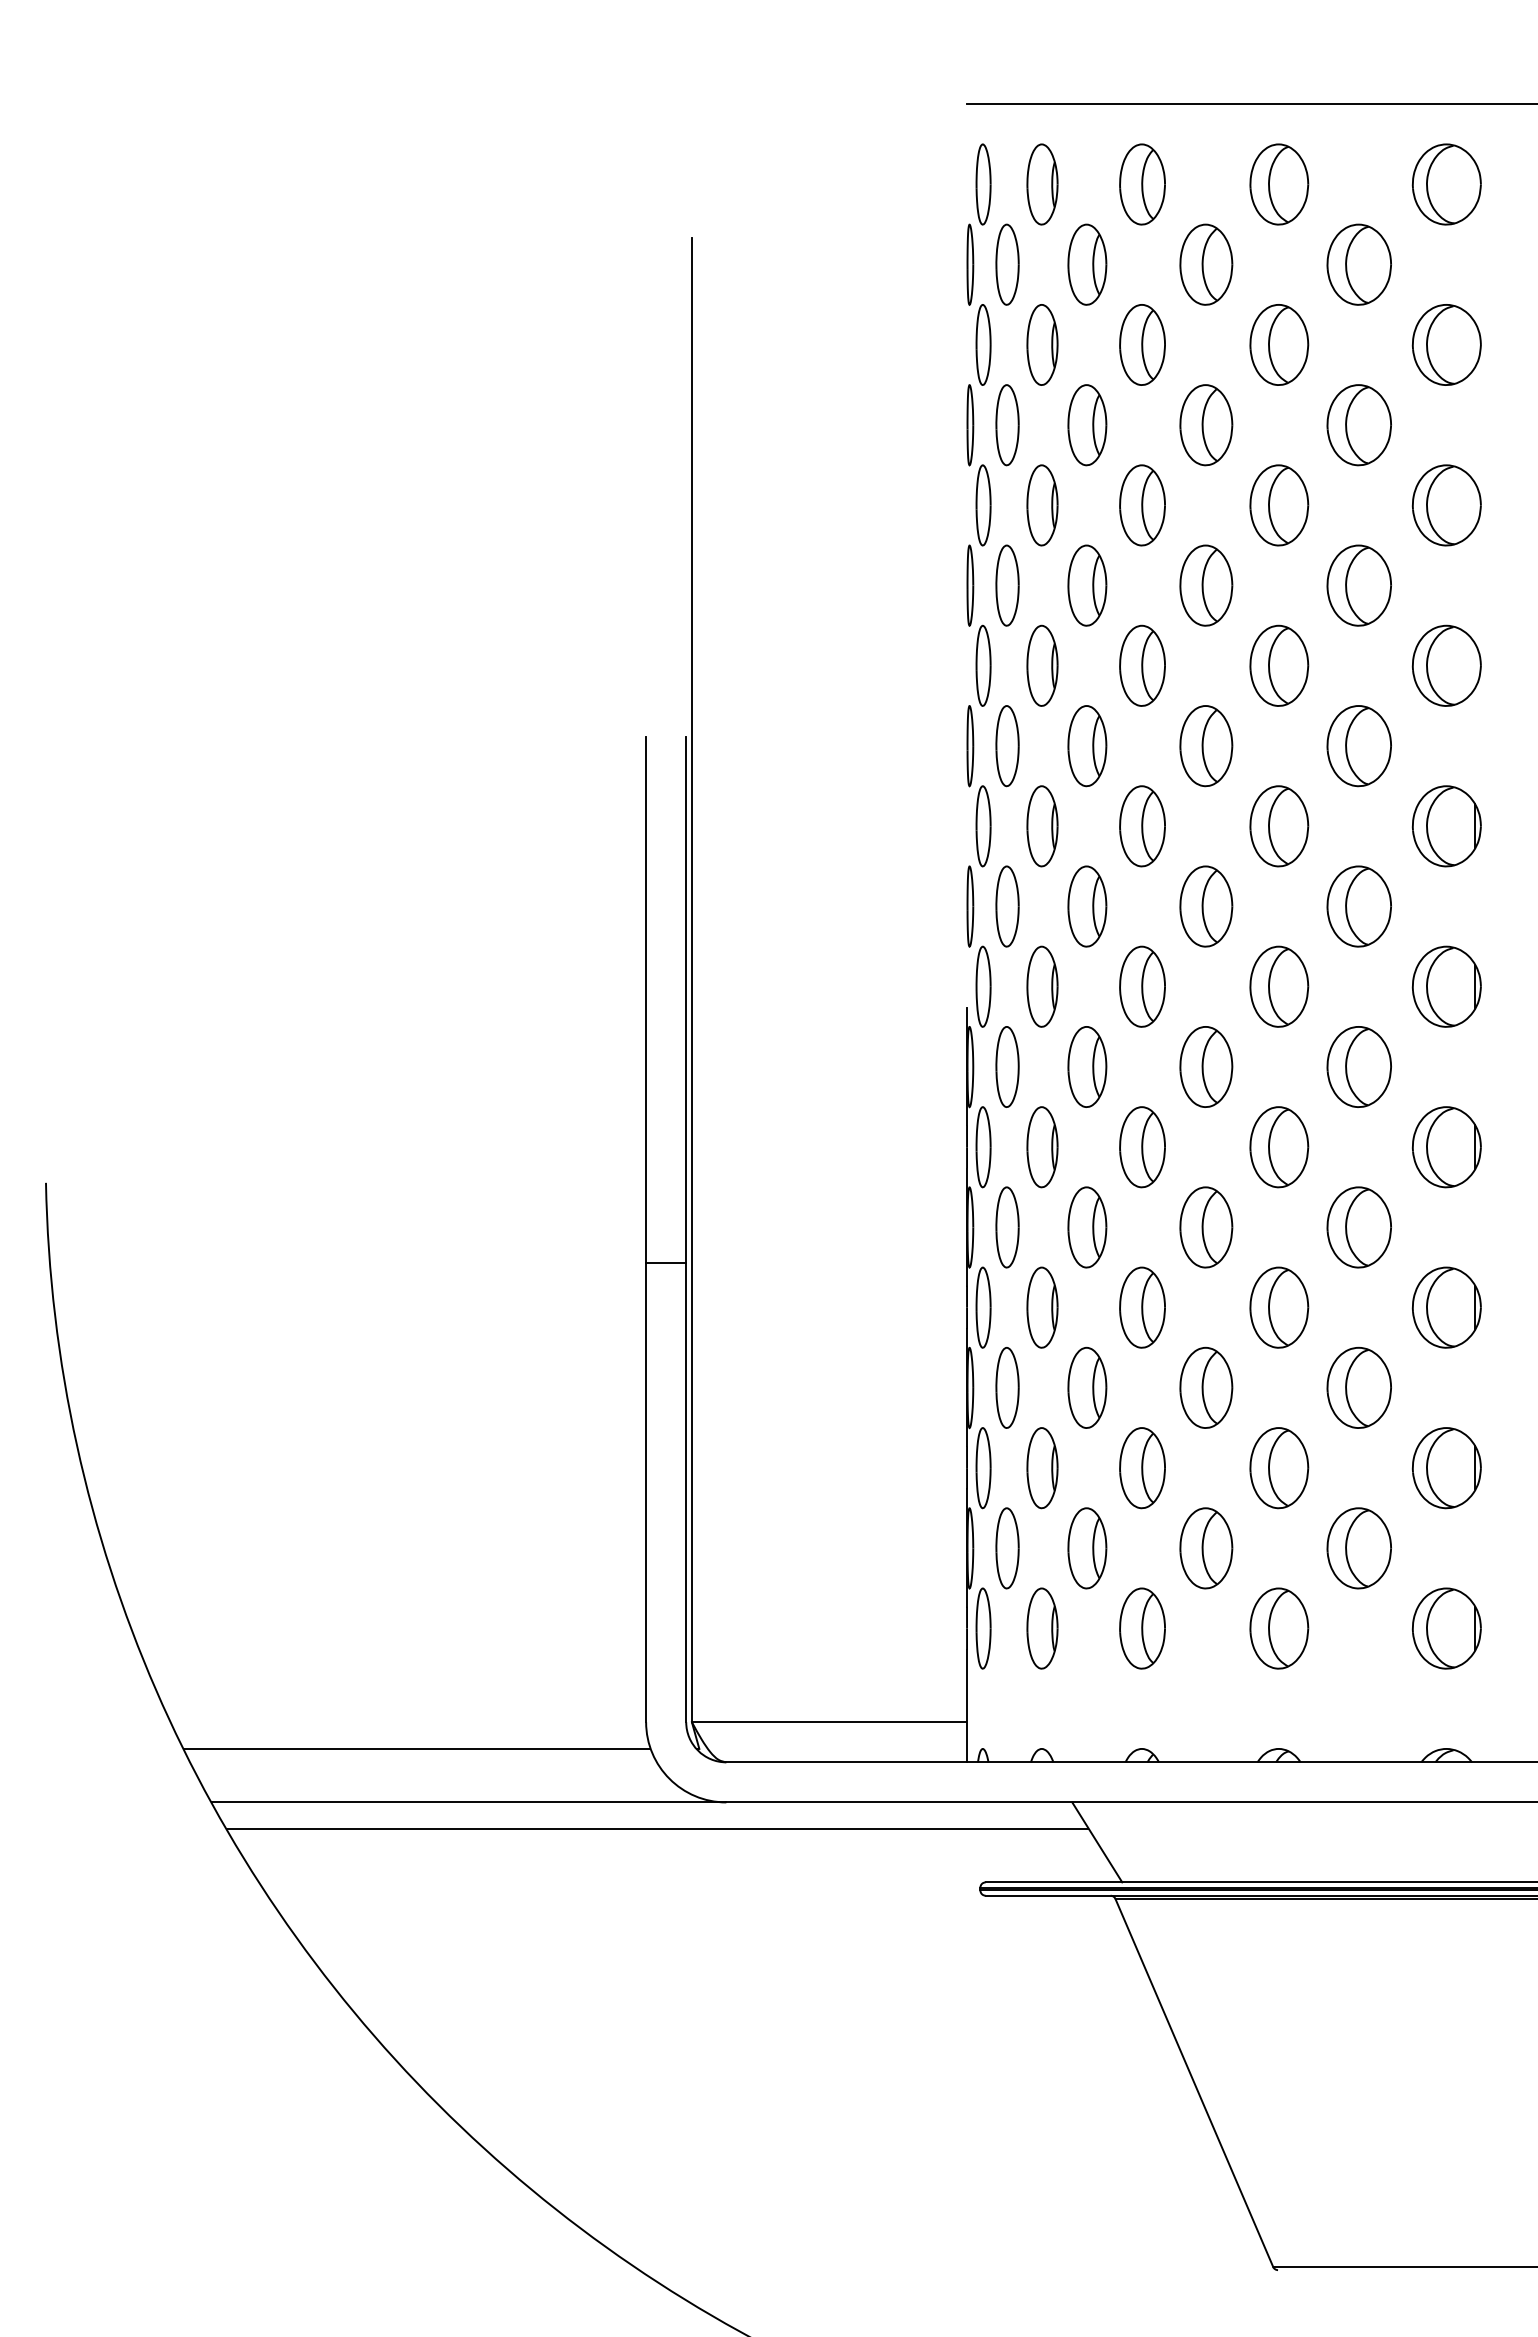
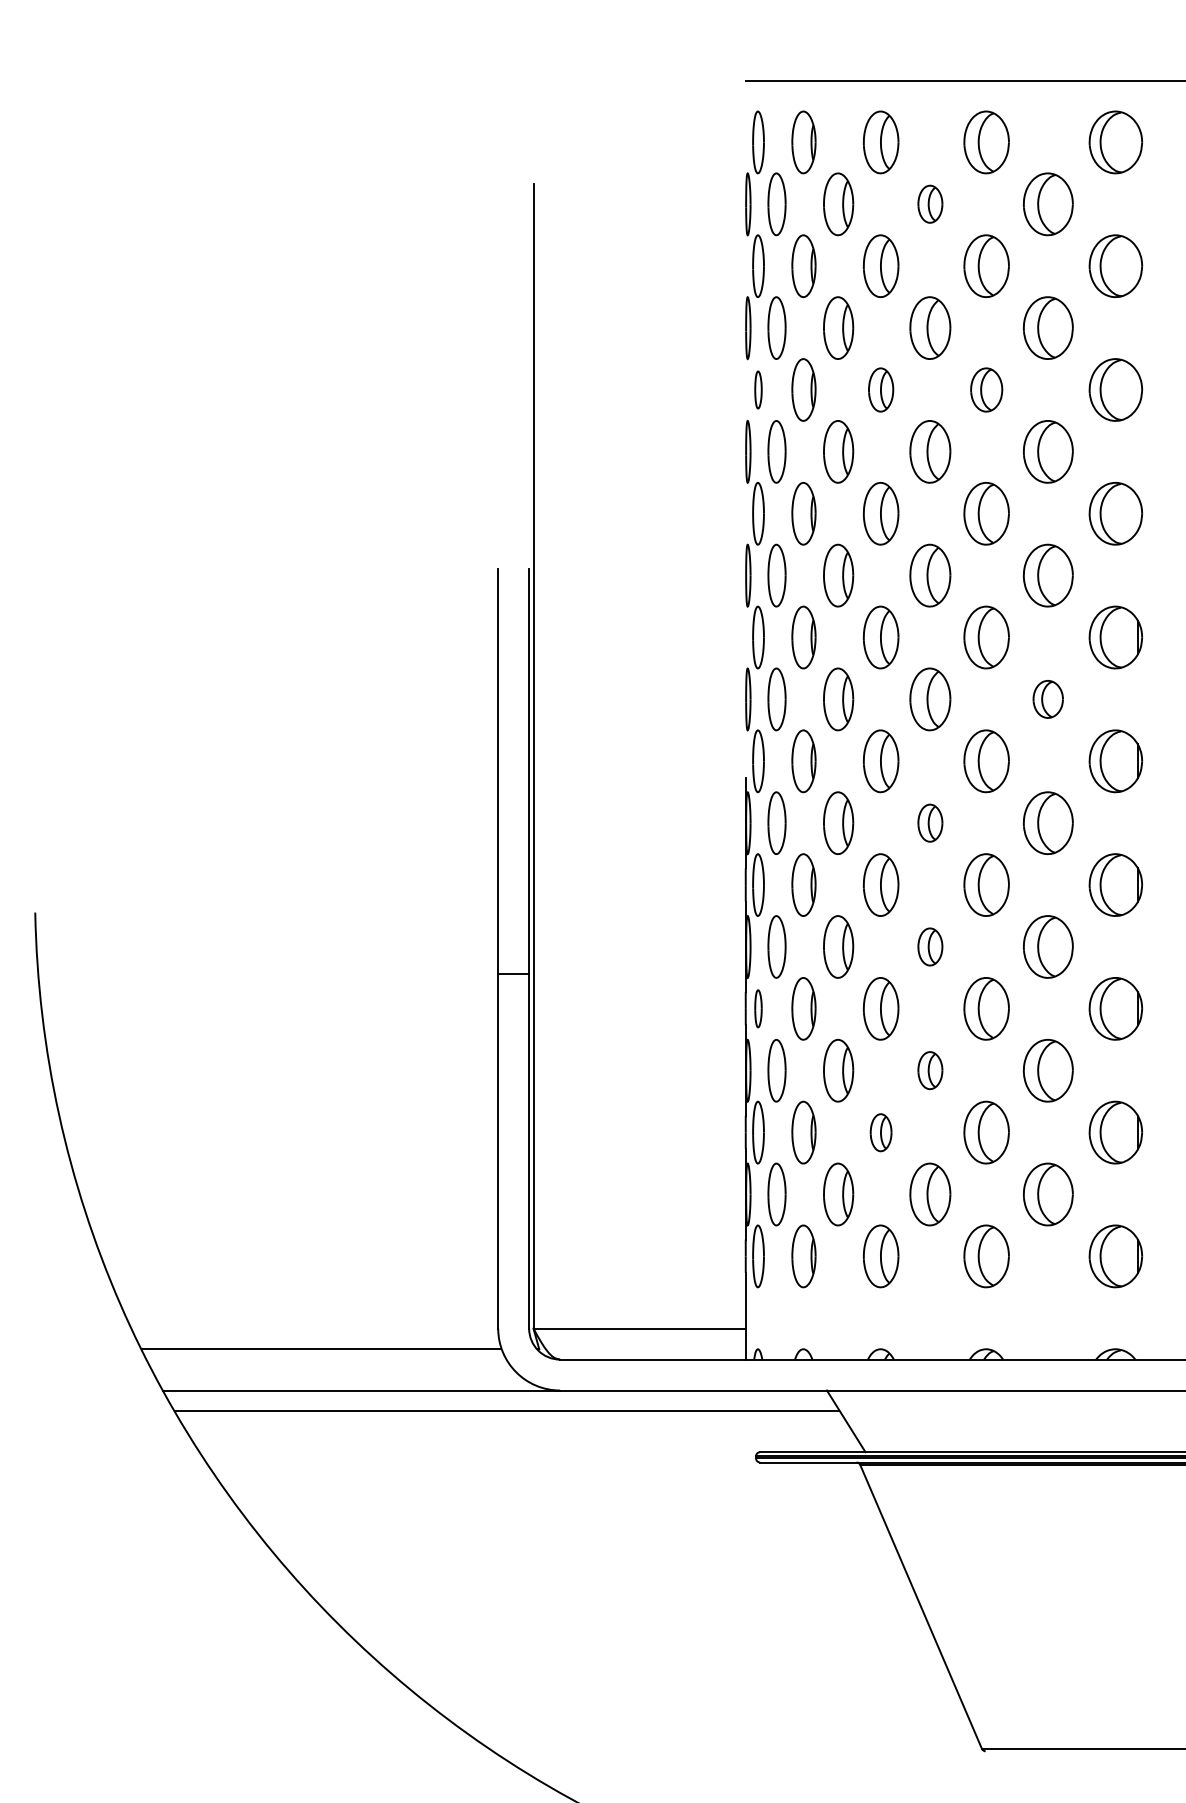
part: (1206, 264) -> (930, 204), size x0.6
part: (983, 505) -> (758, 390), size x0.6
part: (1142, 505) -> (881, 390), size x0.7
part: (1279, 505) -> (986, 390), size x0.7
part: (1358, 906) -> (1047, 699), size x0.6
part: (1206, 1066) -> (930, 822), size x0.6
part: (1206, 1227) -> (930, 947), size x0.6
part: (983, 1307) -> (758, 1008), size x0.6
part: (1206, 1387) -> (930, 1070), size x0.6
part: (1142, 1468) -> (881, 1132), size x0.6

